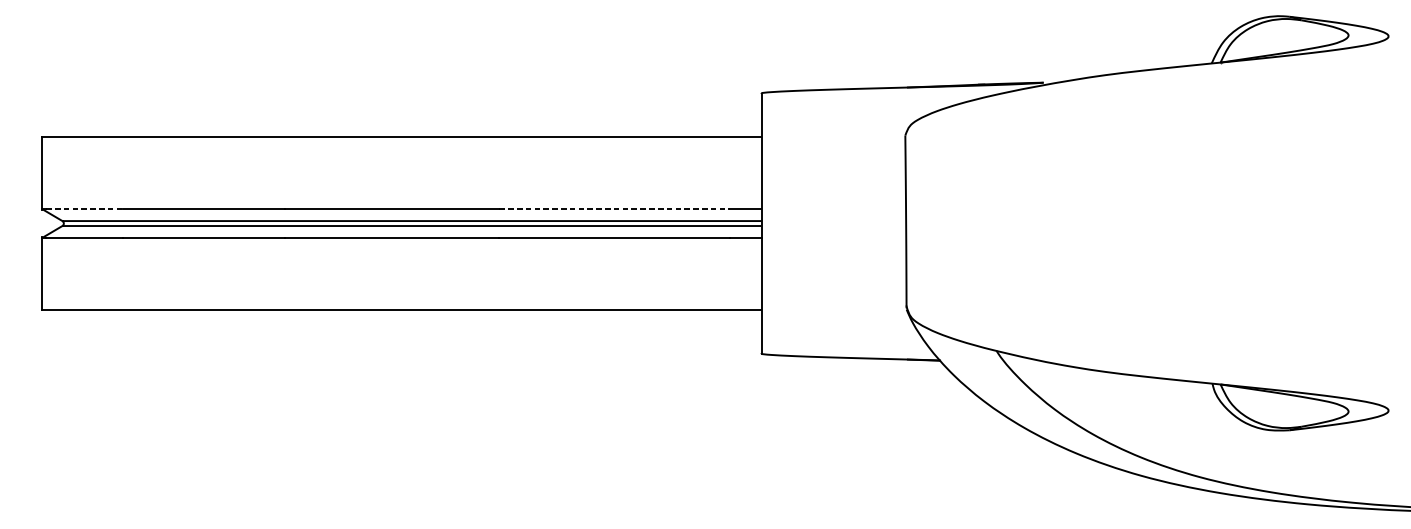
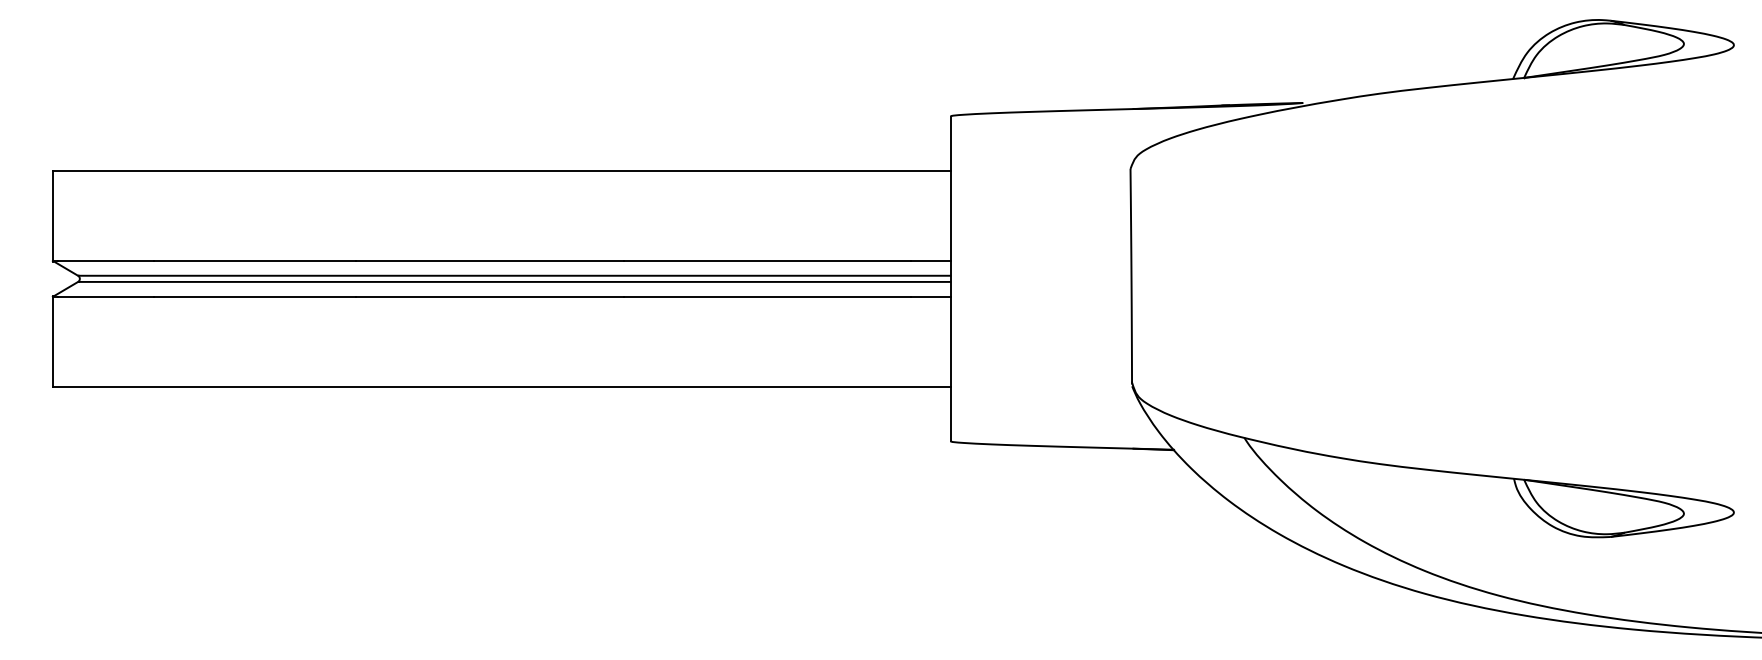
line: (84, 208) -> (105, 260), dashed -> solid
line: (614, 208) -> (767, 260), dashed -> solid

